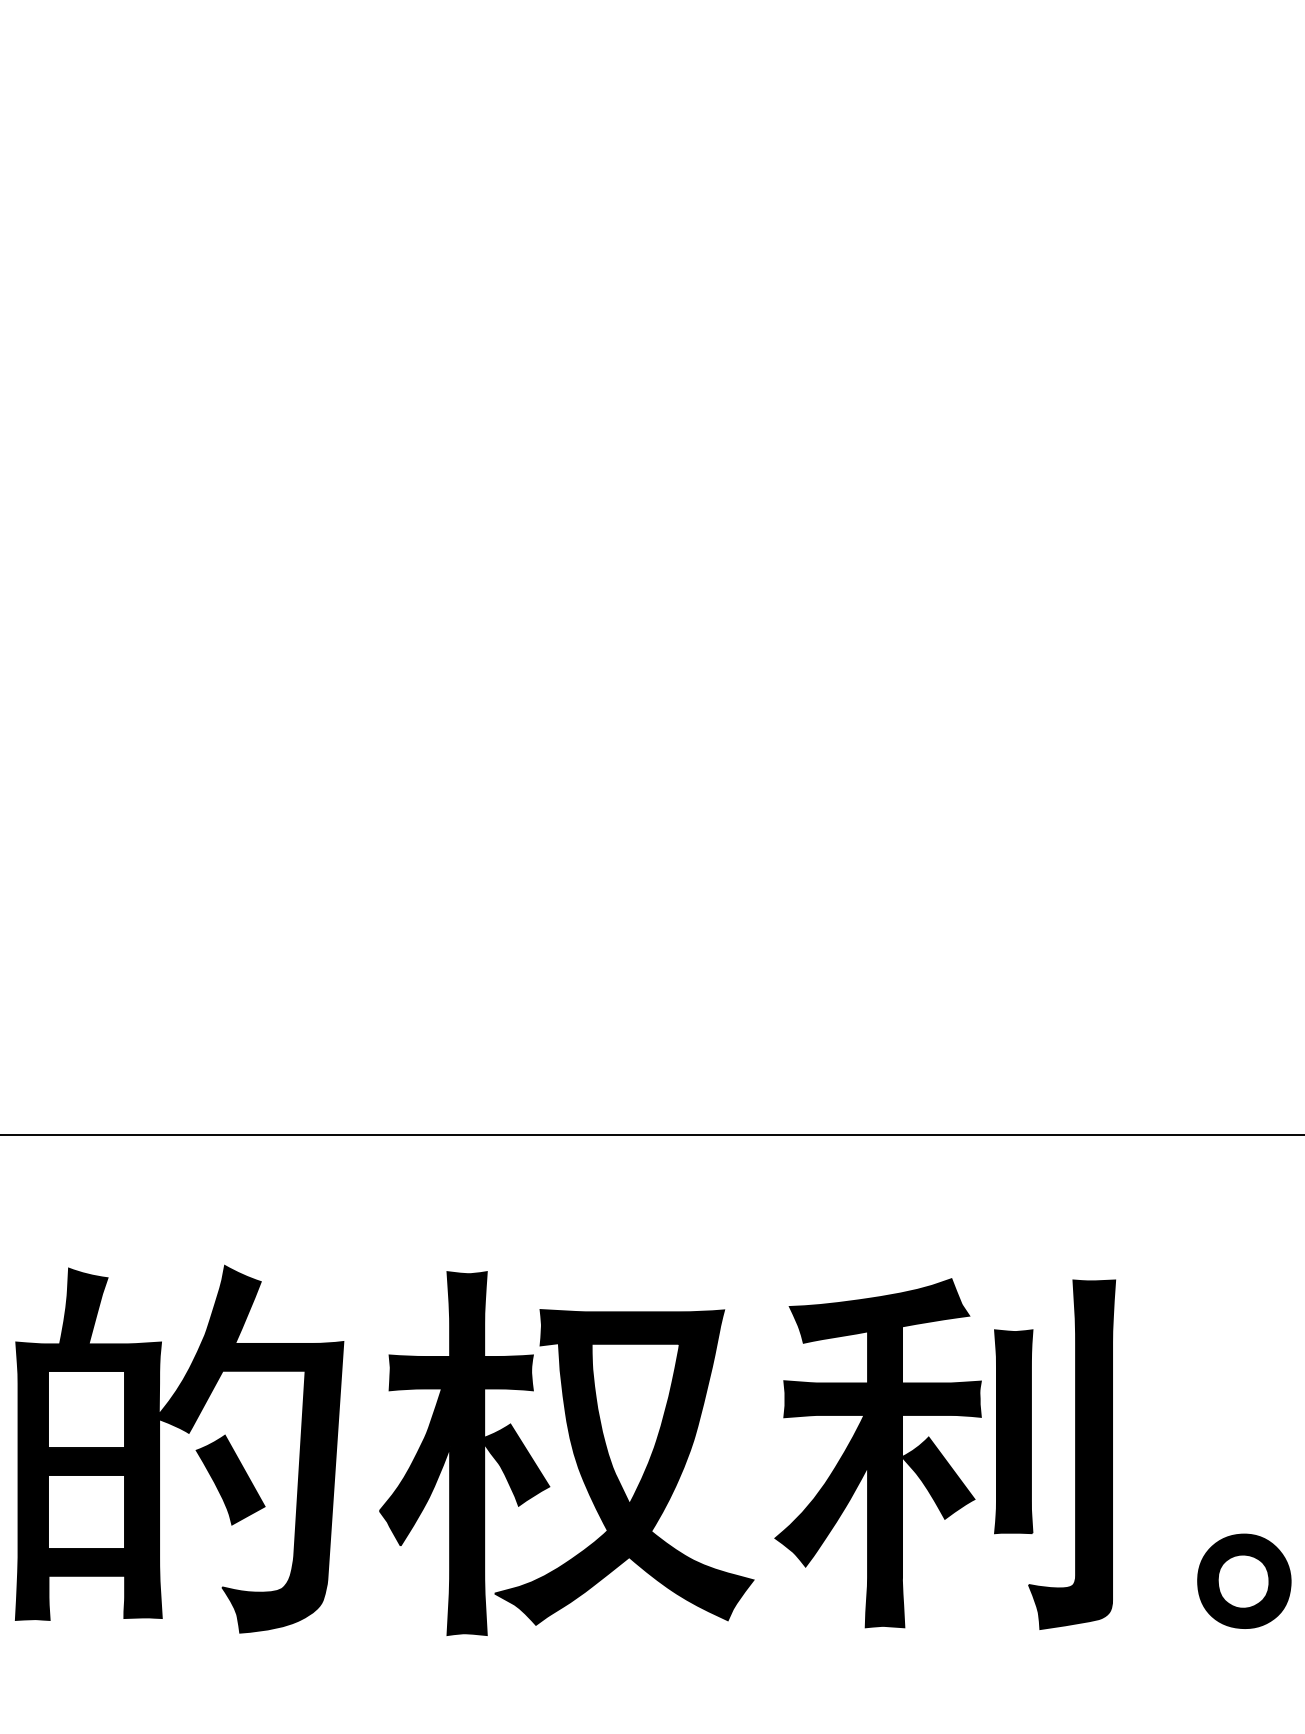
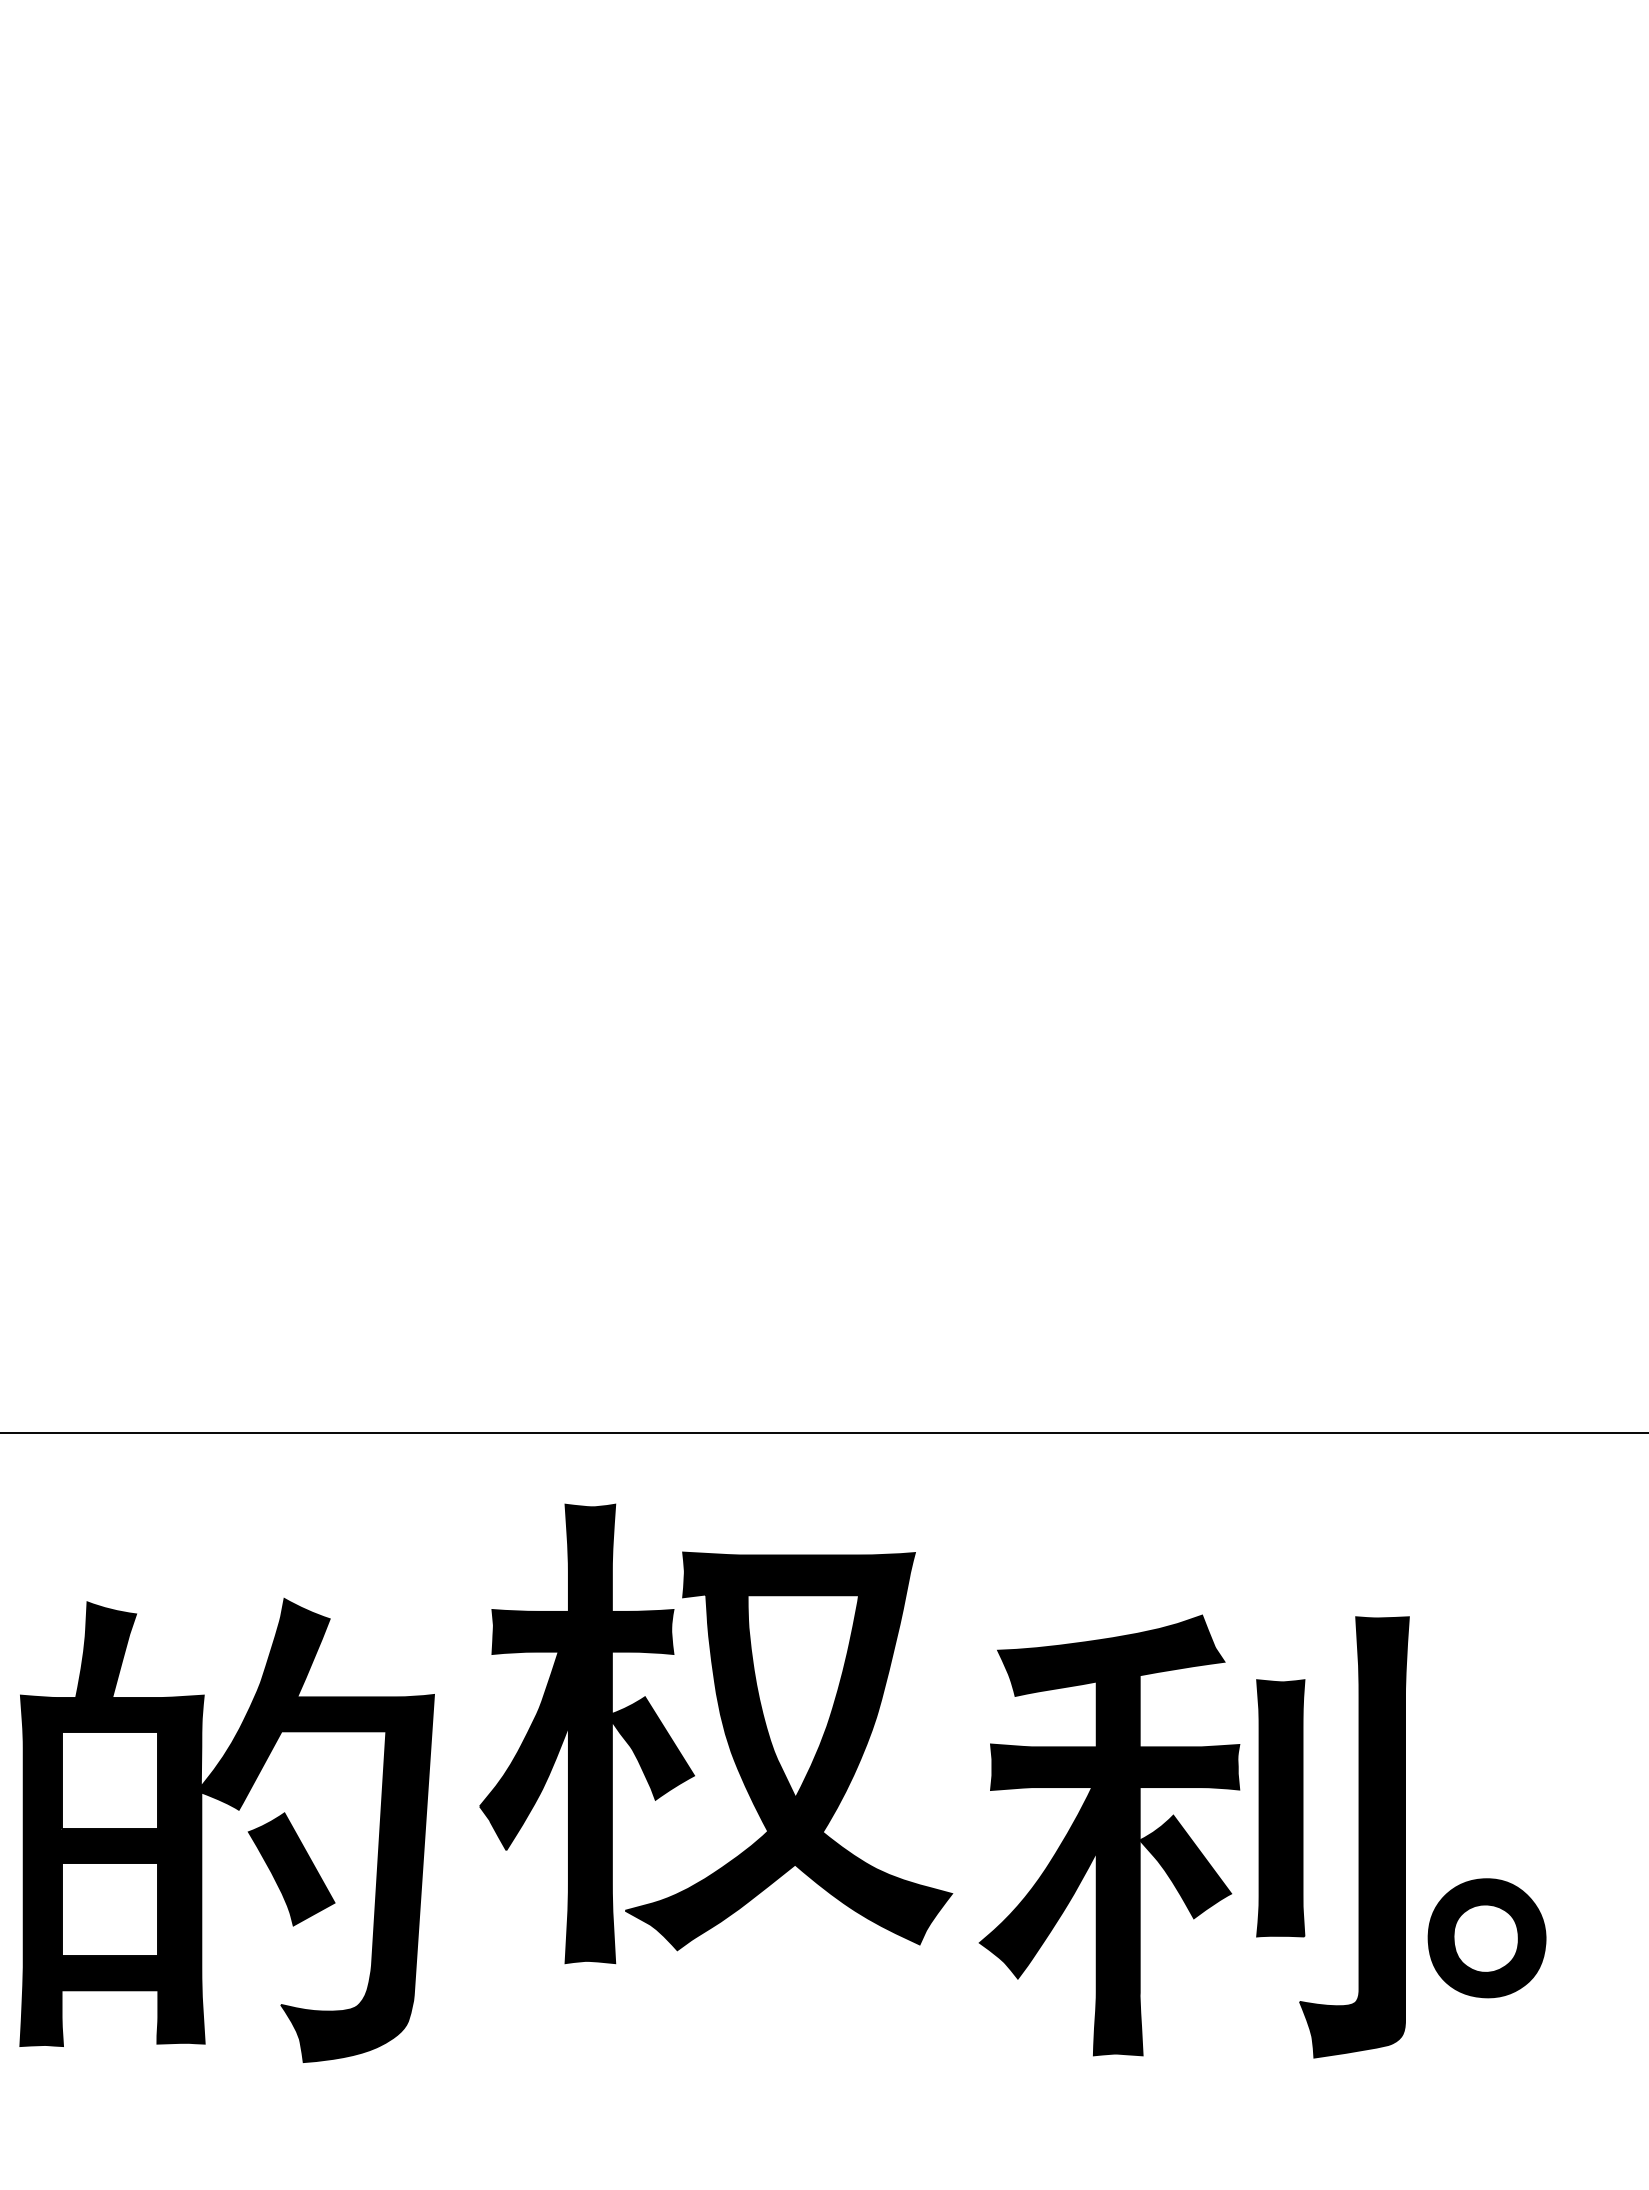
part: (573, 1453) -> (724, 1733), moved
part: (1243, 1581) -> (1486, 1938), moved

